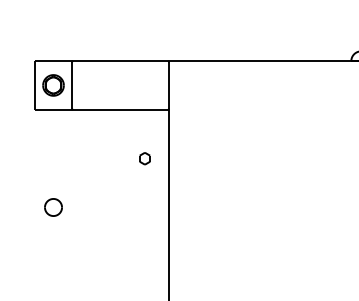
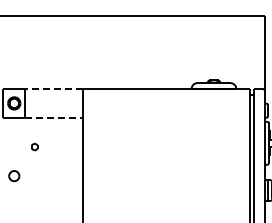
line: (119, 60) -> (53, 88), solid -> dashed
line: (121, 109) -> (54, 117), solid -> dashed
part: (144, 157) -> (34, 146), moved

